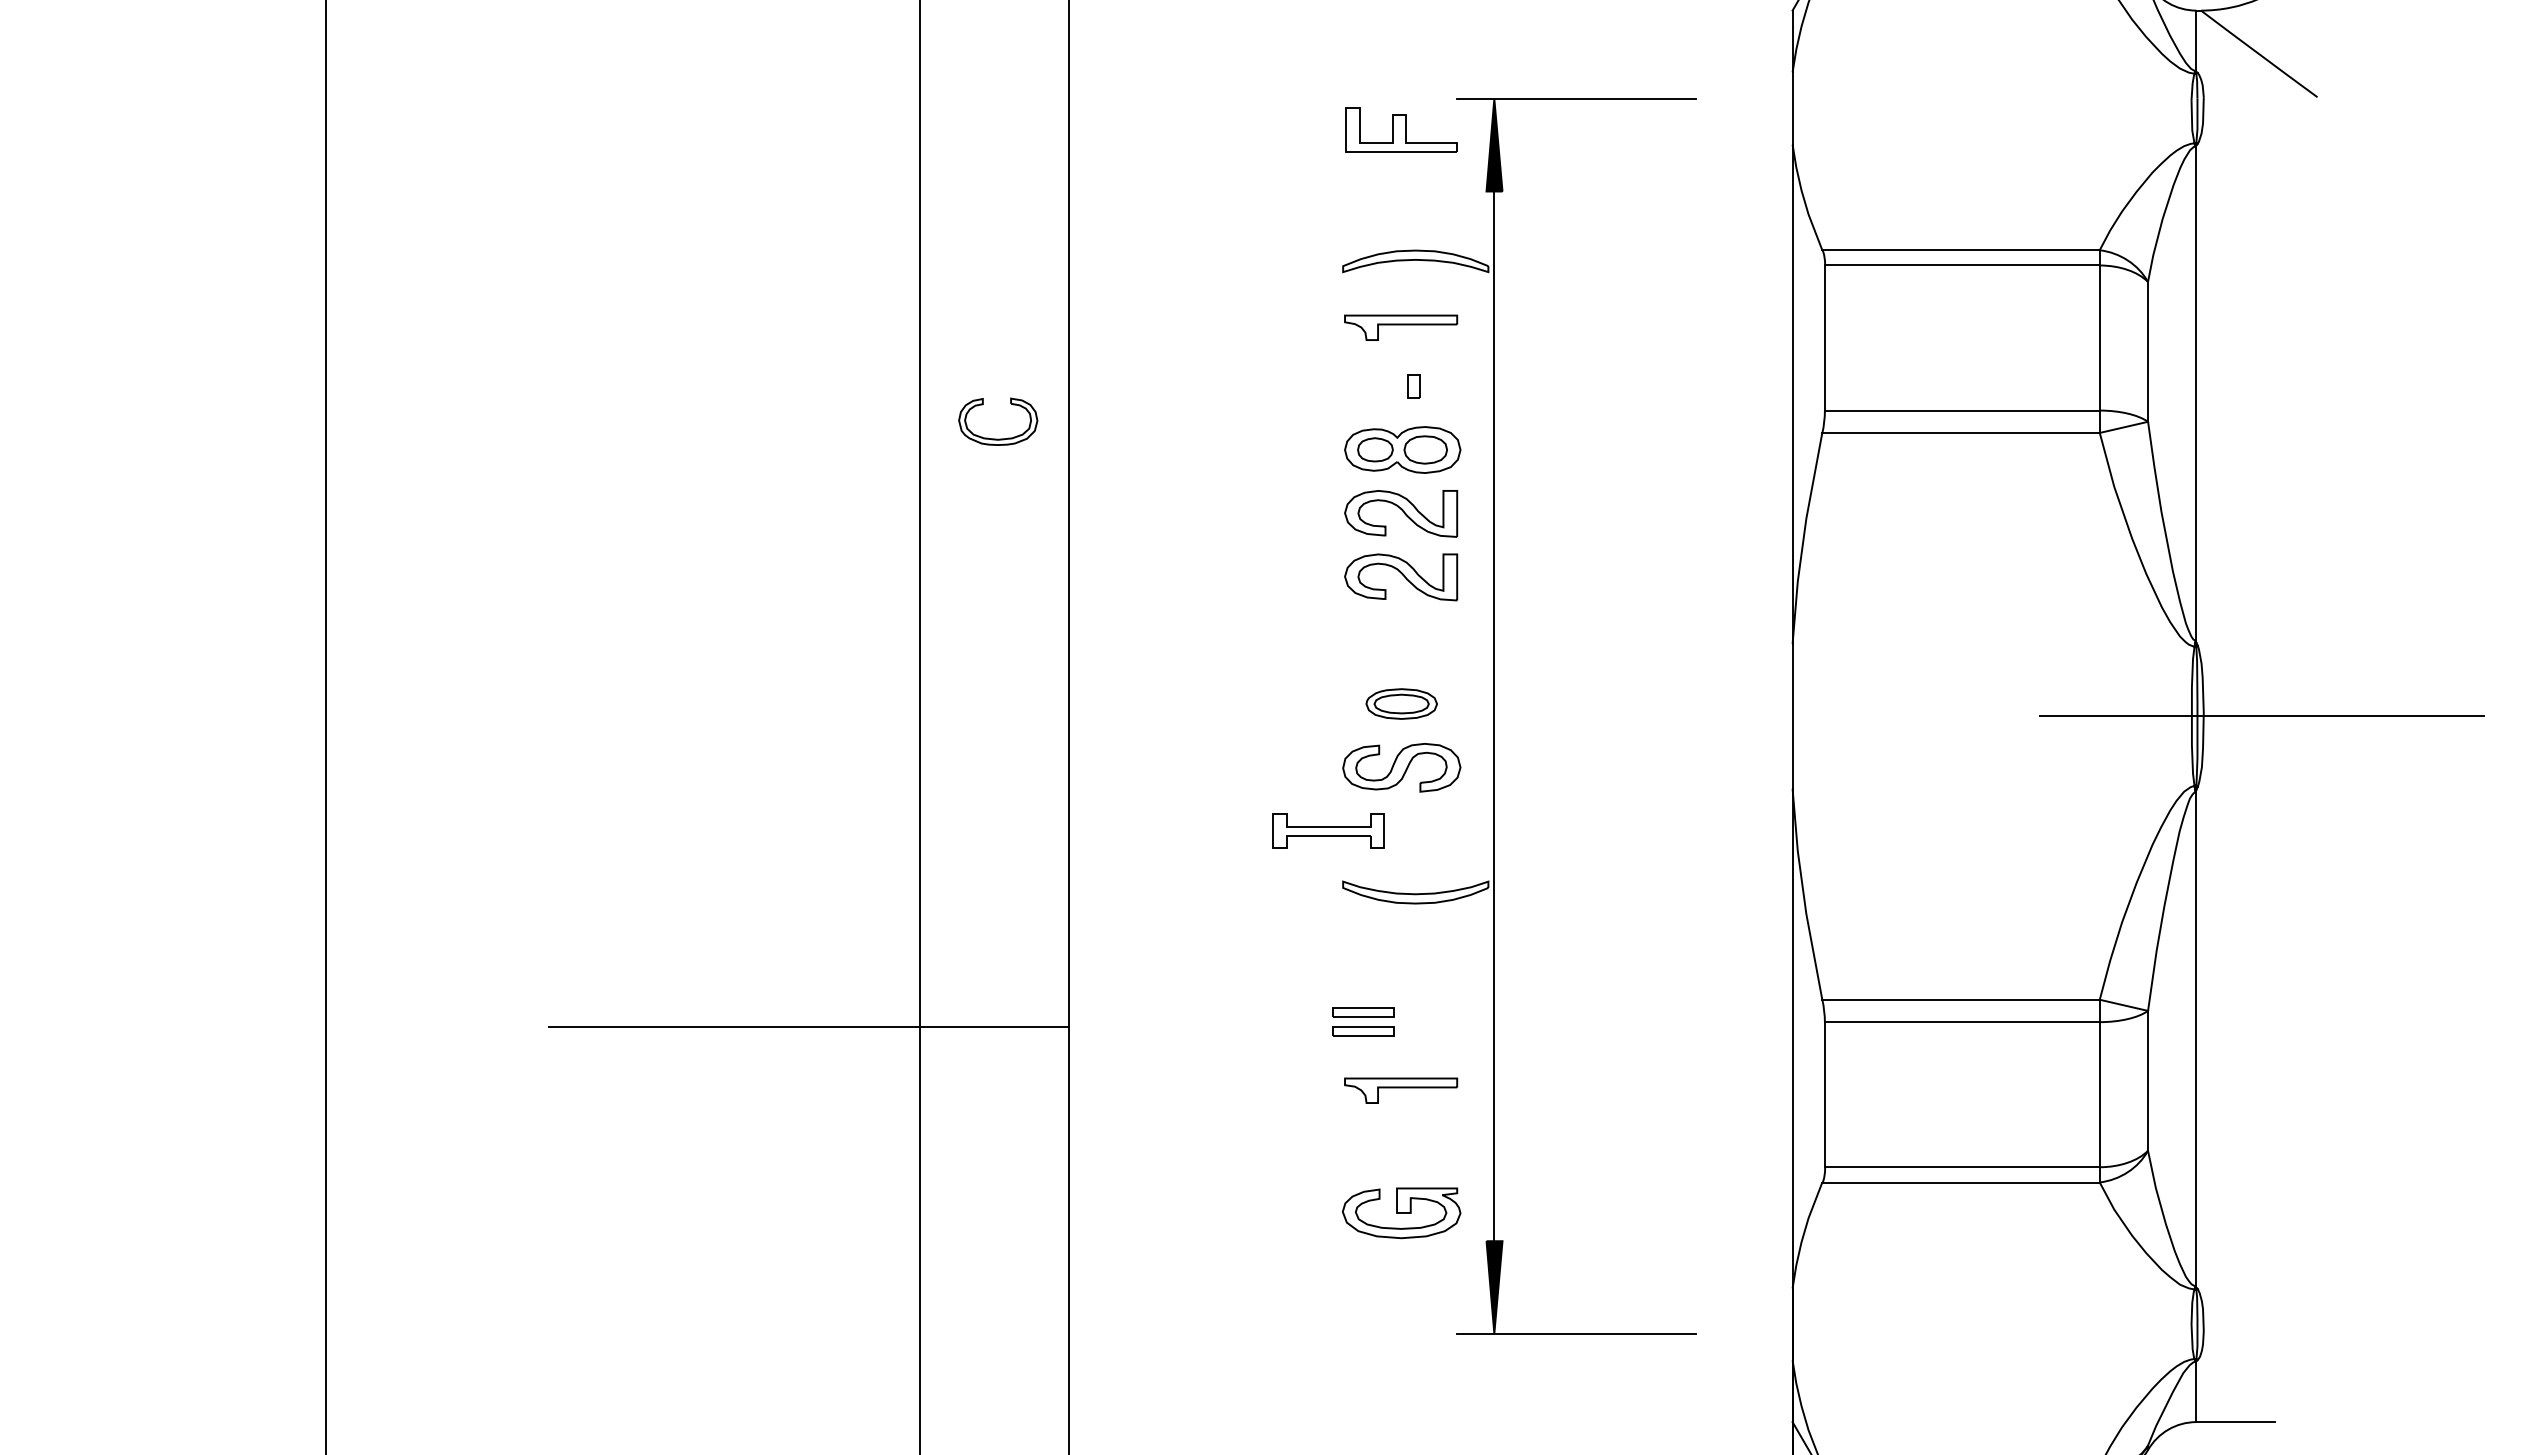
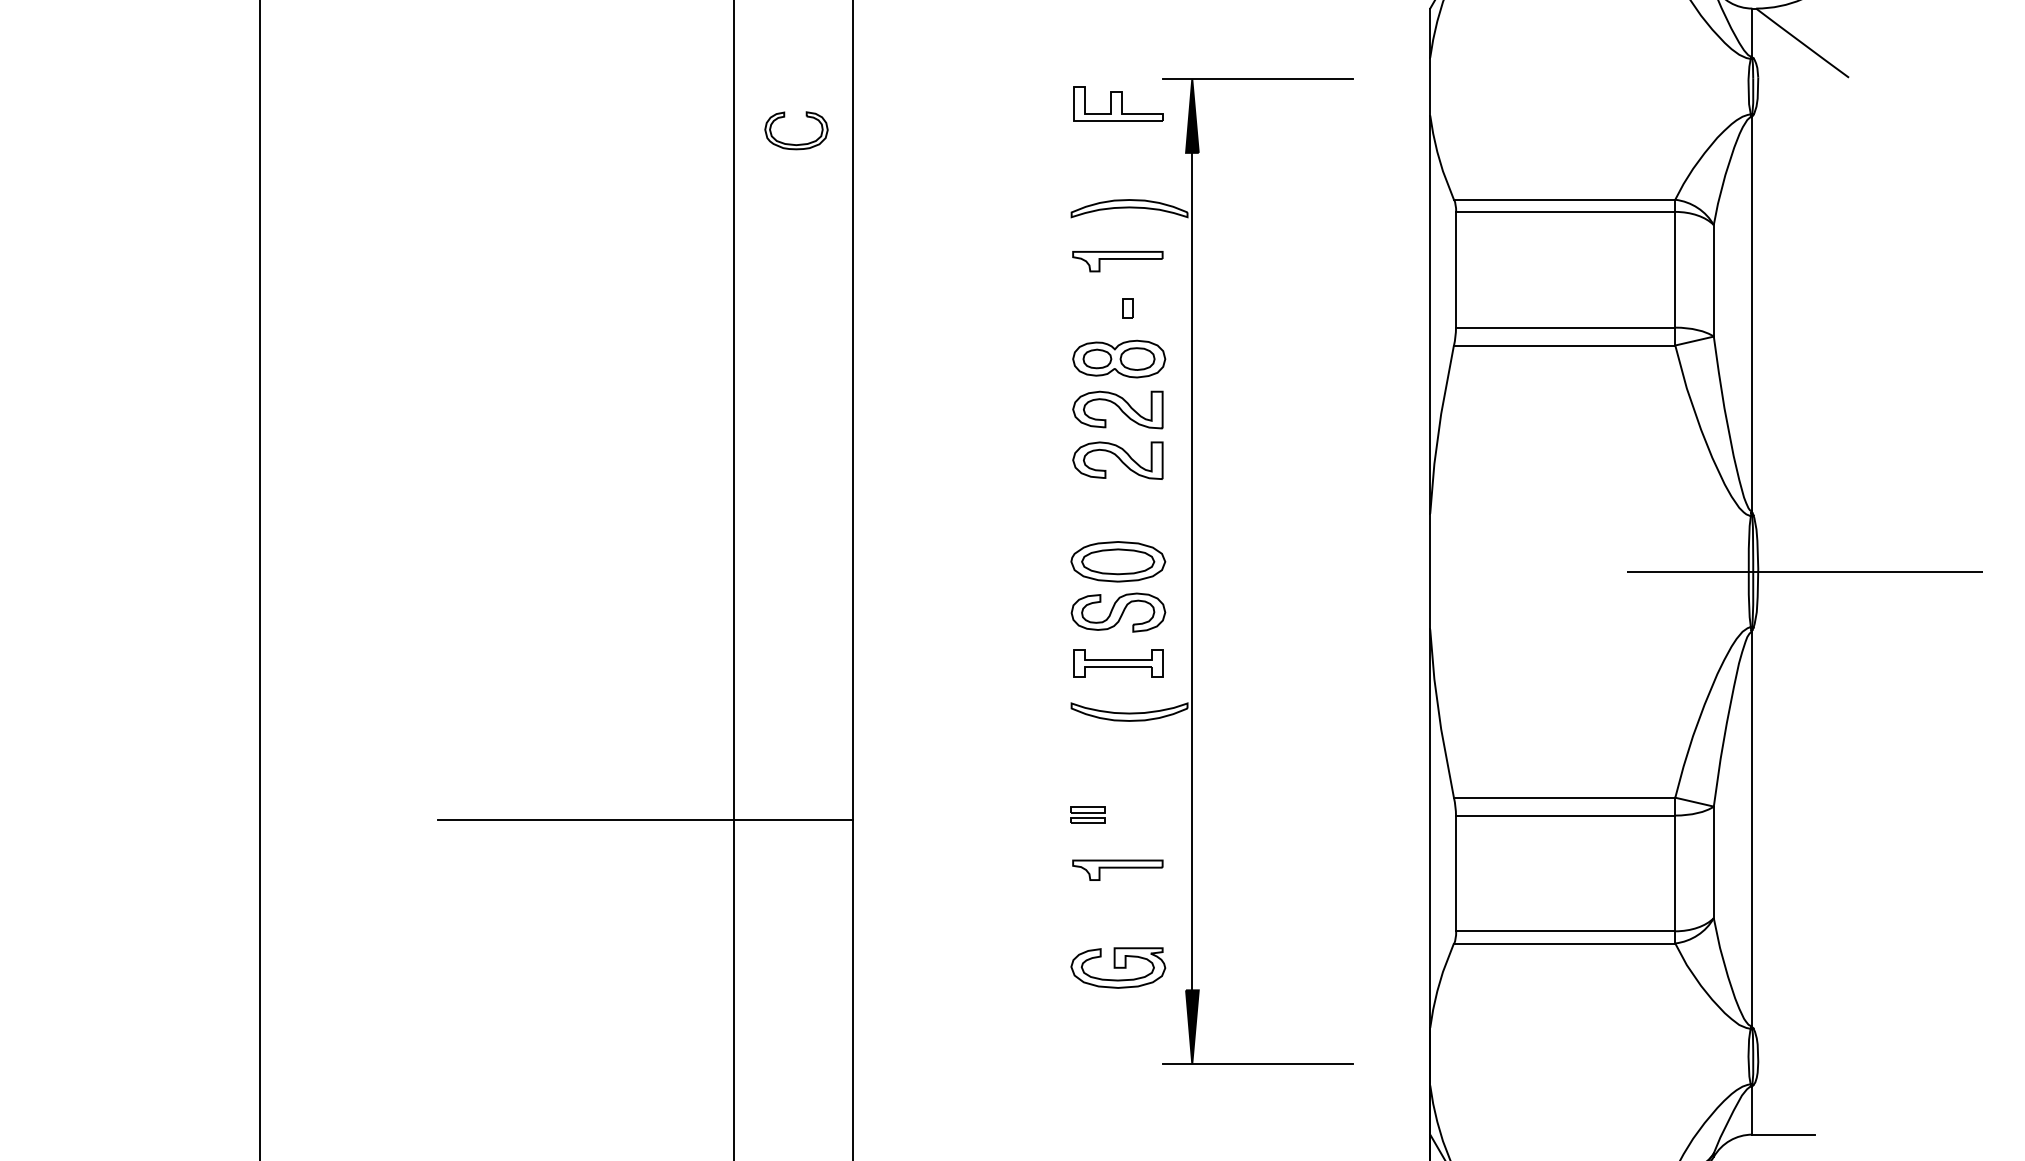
part: (998, 438) -> (796, 144), moved
part: (1401, 703) -> (1118, 561), size x1.67
part: (1328, 830) -> (1118, 662), moved
part: (1363, 1021) -> (1087, 815), size x0.71

